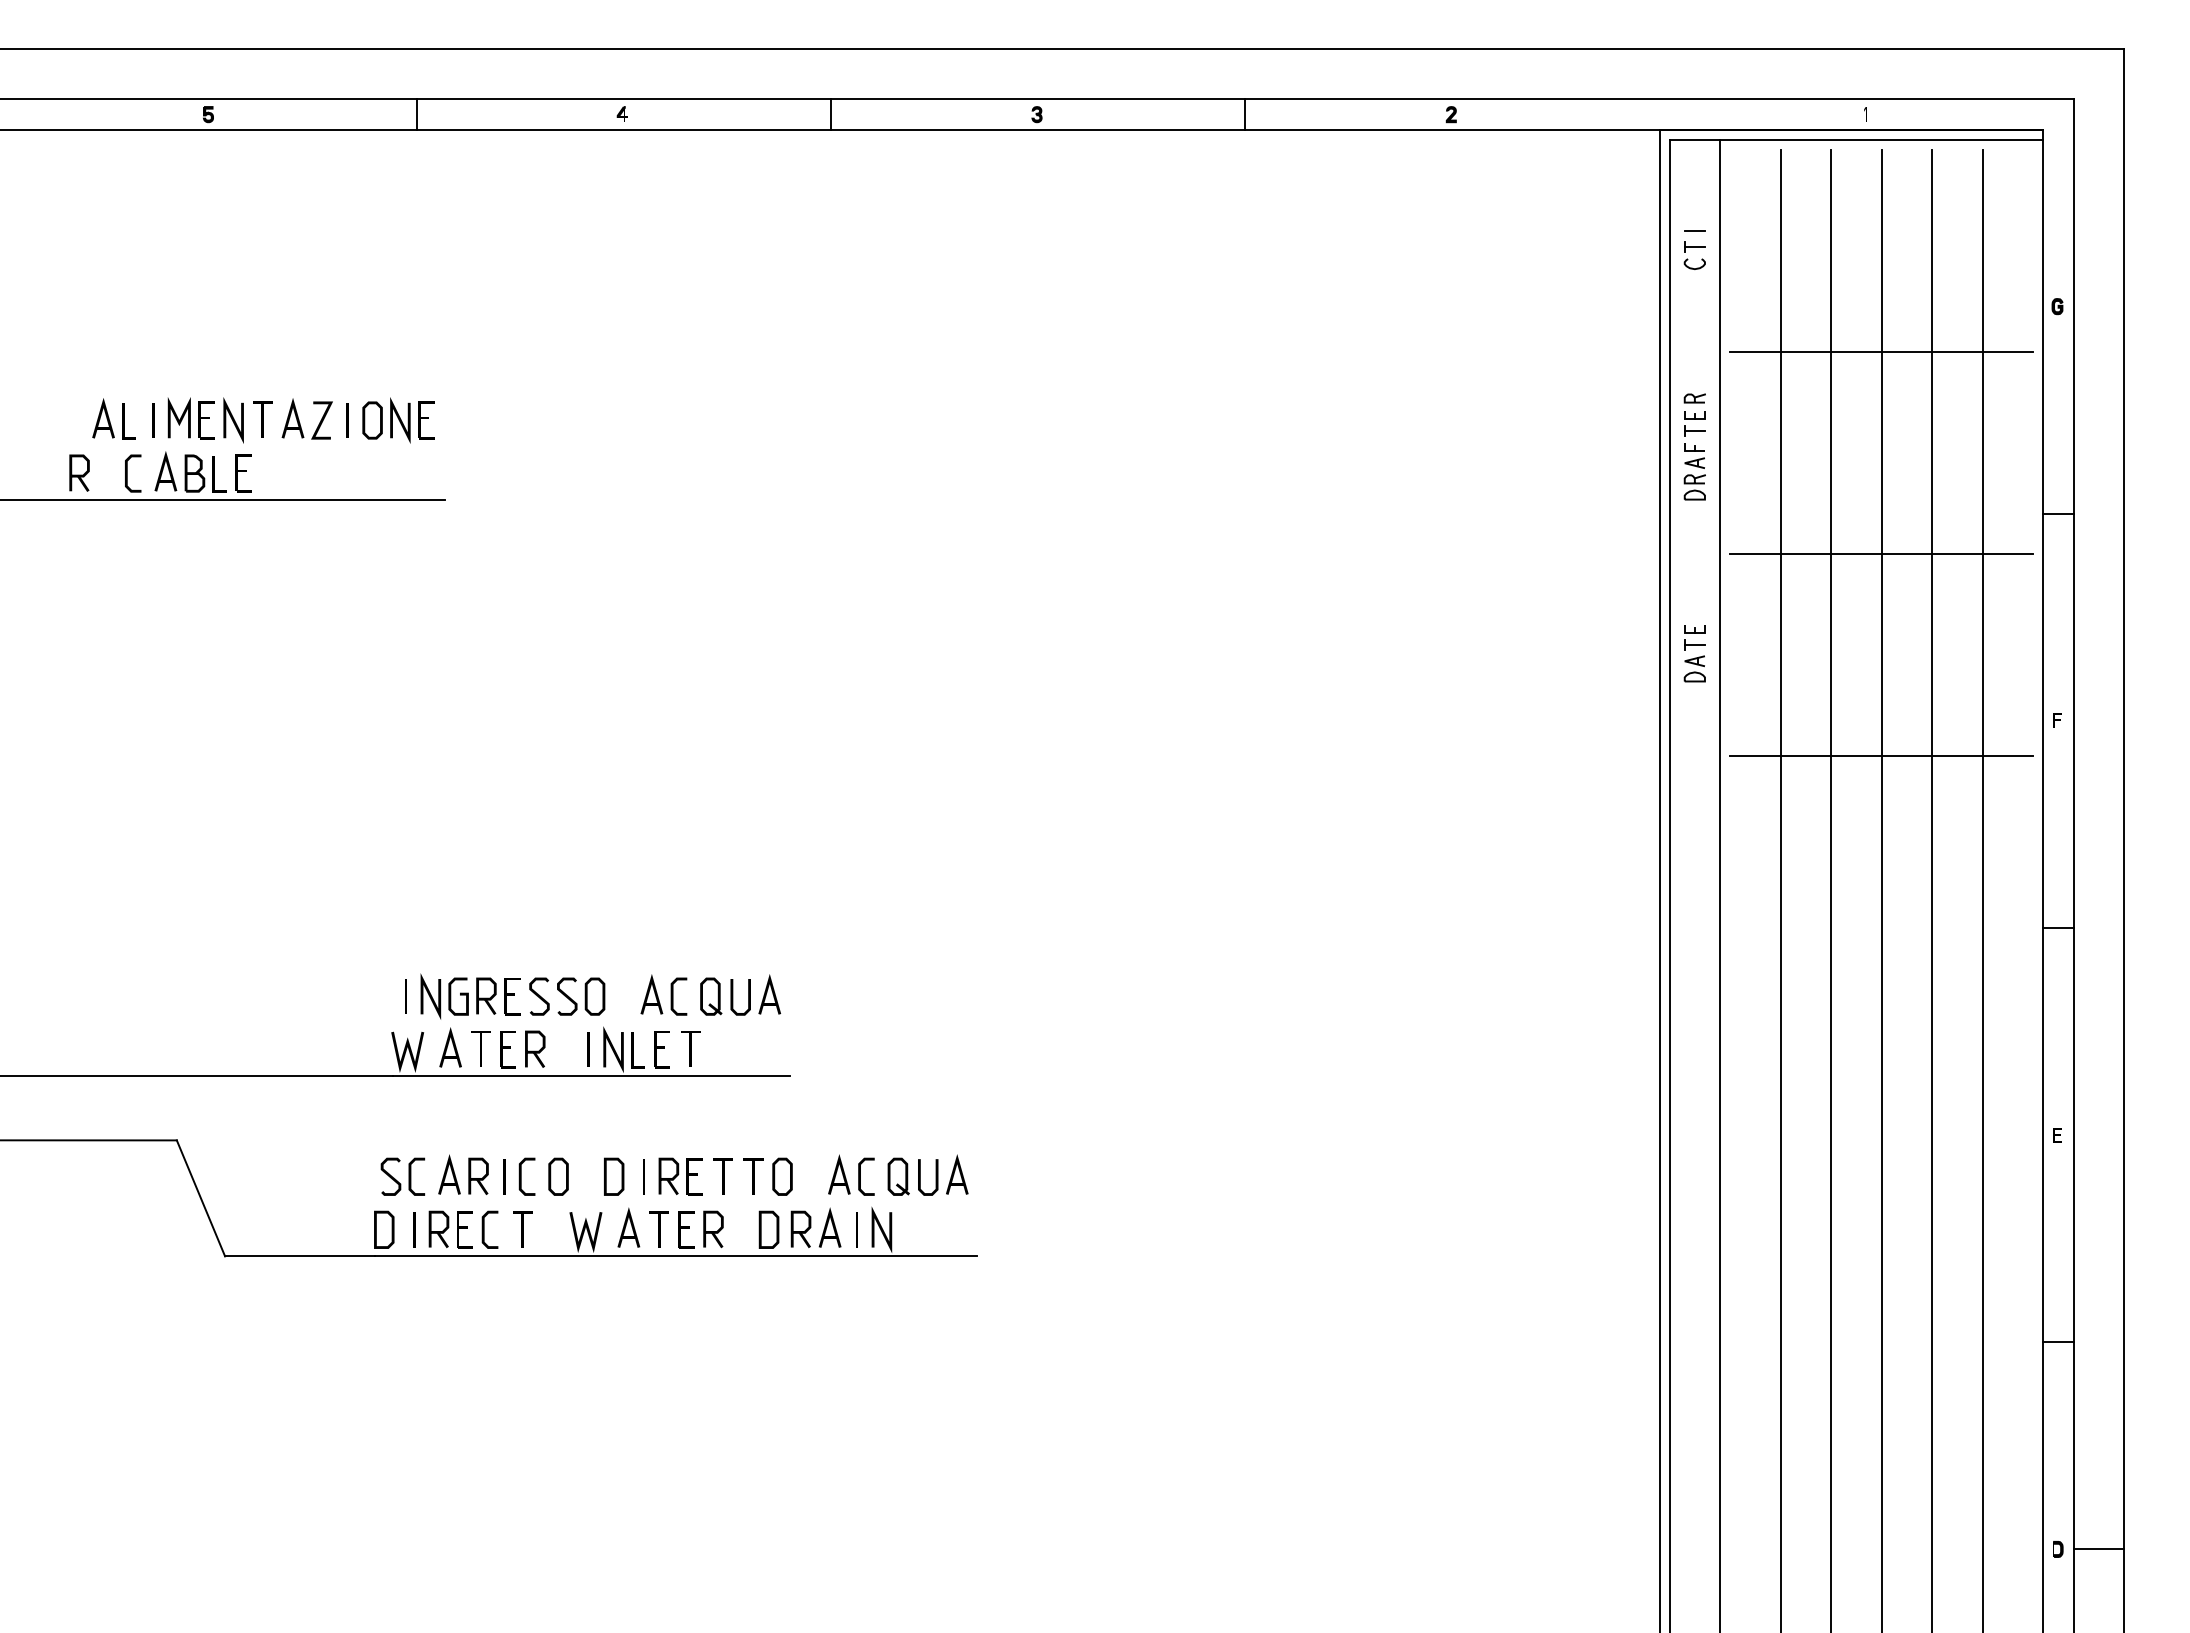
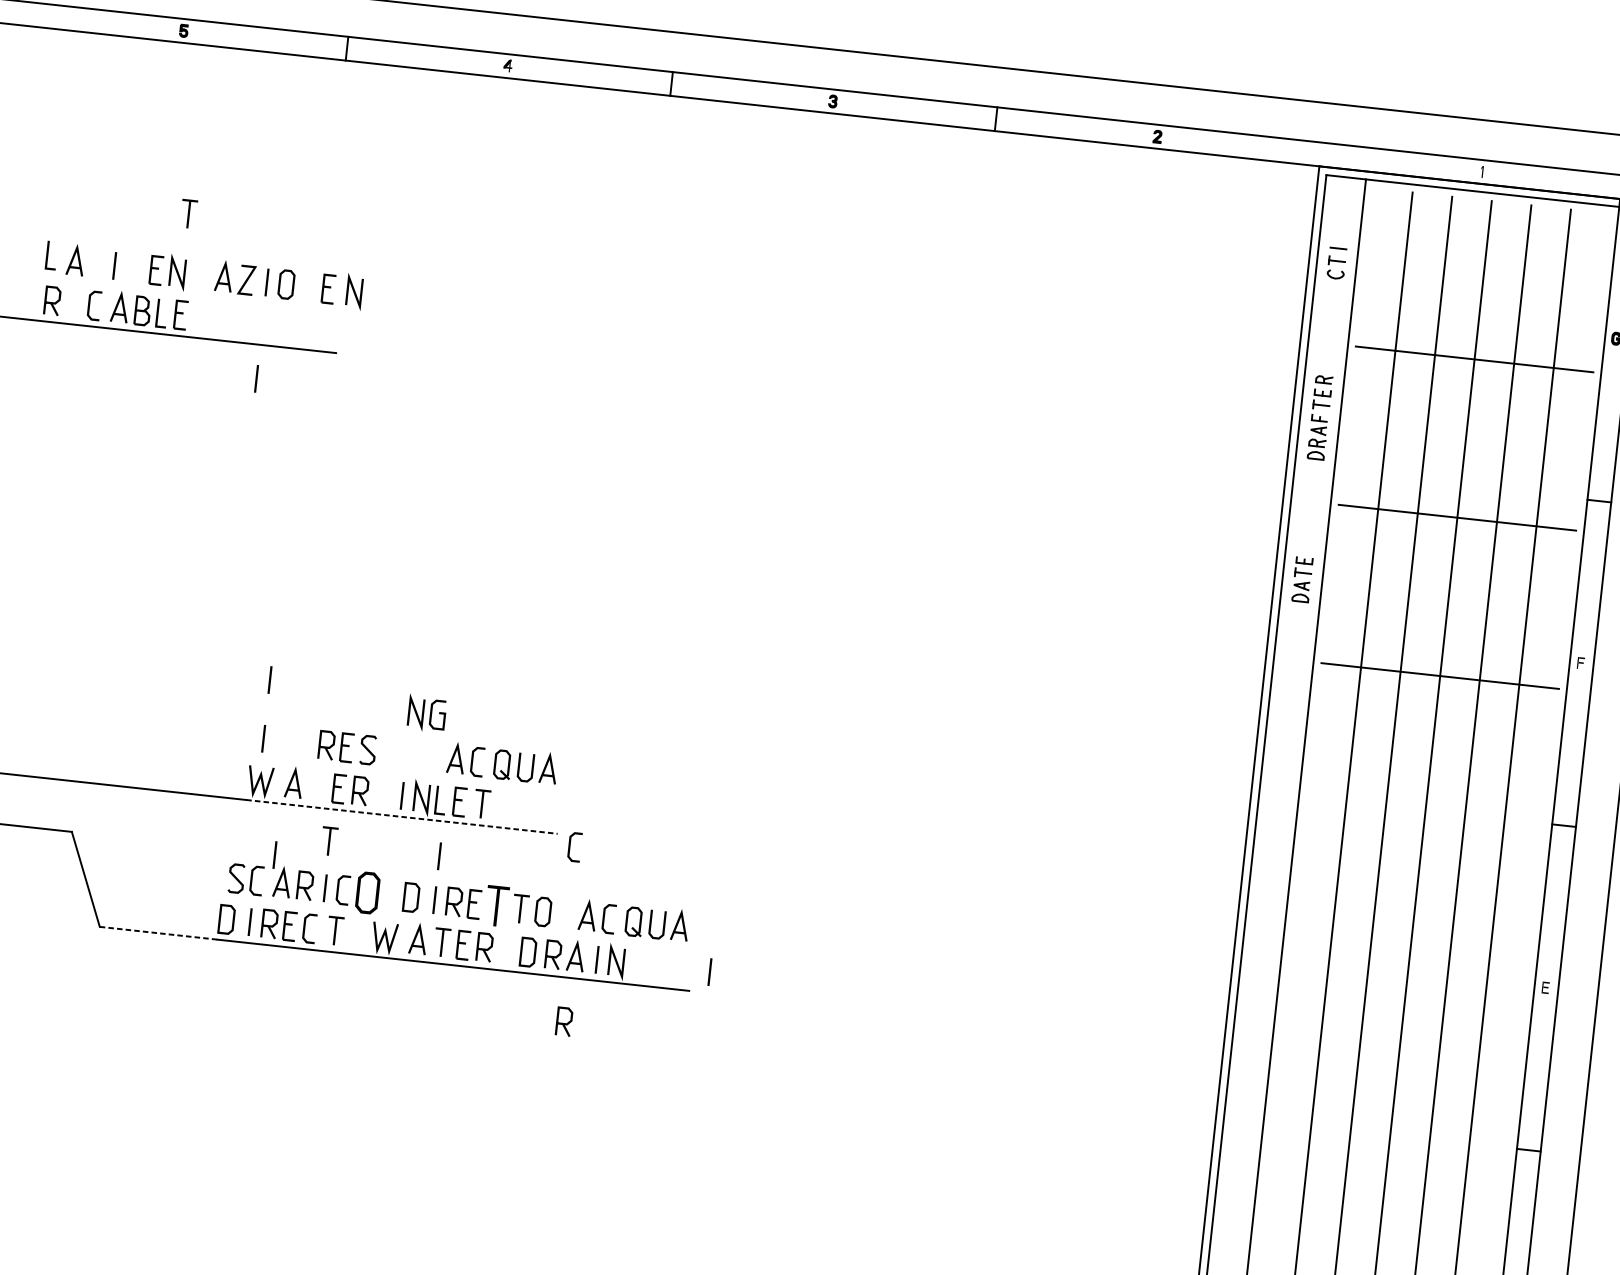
line: (178, 417) -> (134, 265), removed
part: (262, 419) -> (188, 213), moved
line: (400, 420) -> (354, 291), moved
line: (124, 421) -> (47, 255), moved
line: (347, 543) -> (256, 378), added
line: (405, 921) -> (269, 679), added
part: (444, 996) -> (426, 713), moved
part: (581, 996) -> (401, 753), removed
part: (480, 1048) -> (329, 840), moved
line: (591, 1076) -> (402, 817), solid -> dashed
curve: (807, 1090) -> (570, 846), added
line: (643, 1120) -> (439, 856), added
line: (436, 1141) -> (275, 854), added
part: (558, 1176) -> (367, 892), size x1.4
part: (722, 1176) -> (496, 906), size x1.4
line: (1000, 1229) -> (709, 971), added
line: (300, 1256) -> (158, 933), solid -> dashed
part: (823, 1311) -> (563, 1020), added

